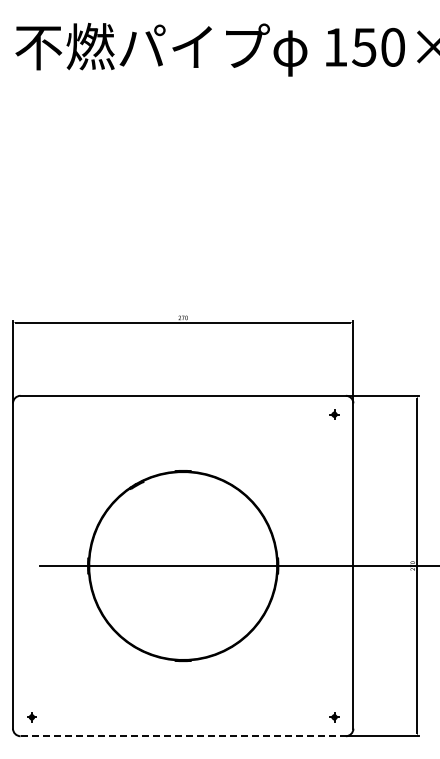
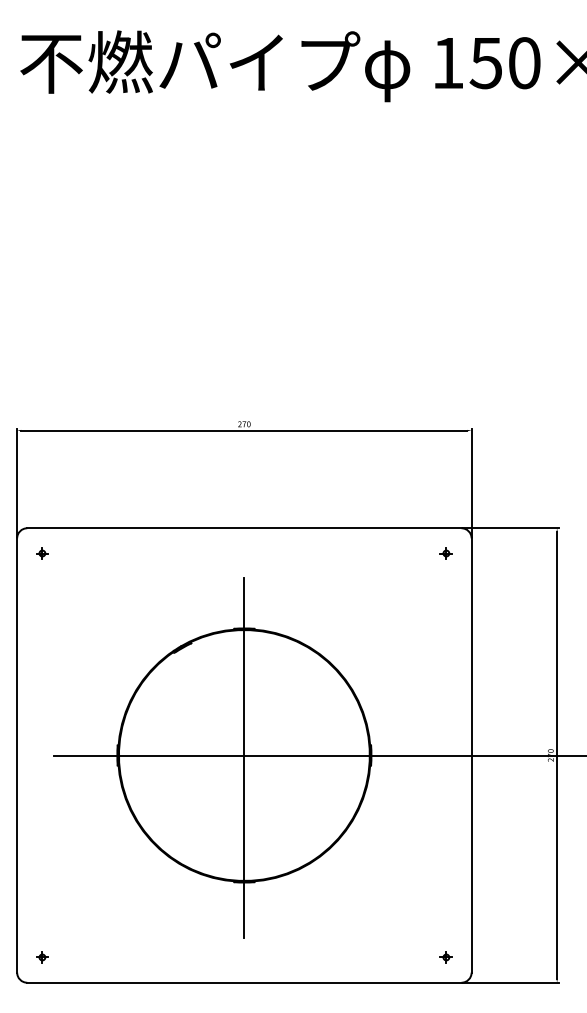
part: (31, 414) -> (41, 553), added
line: (183, 567) -> (244, 757), added
line: (183, 736) -> (244, 983), dashed -> solid

